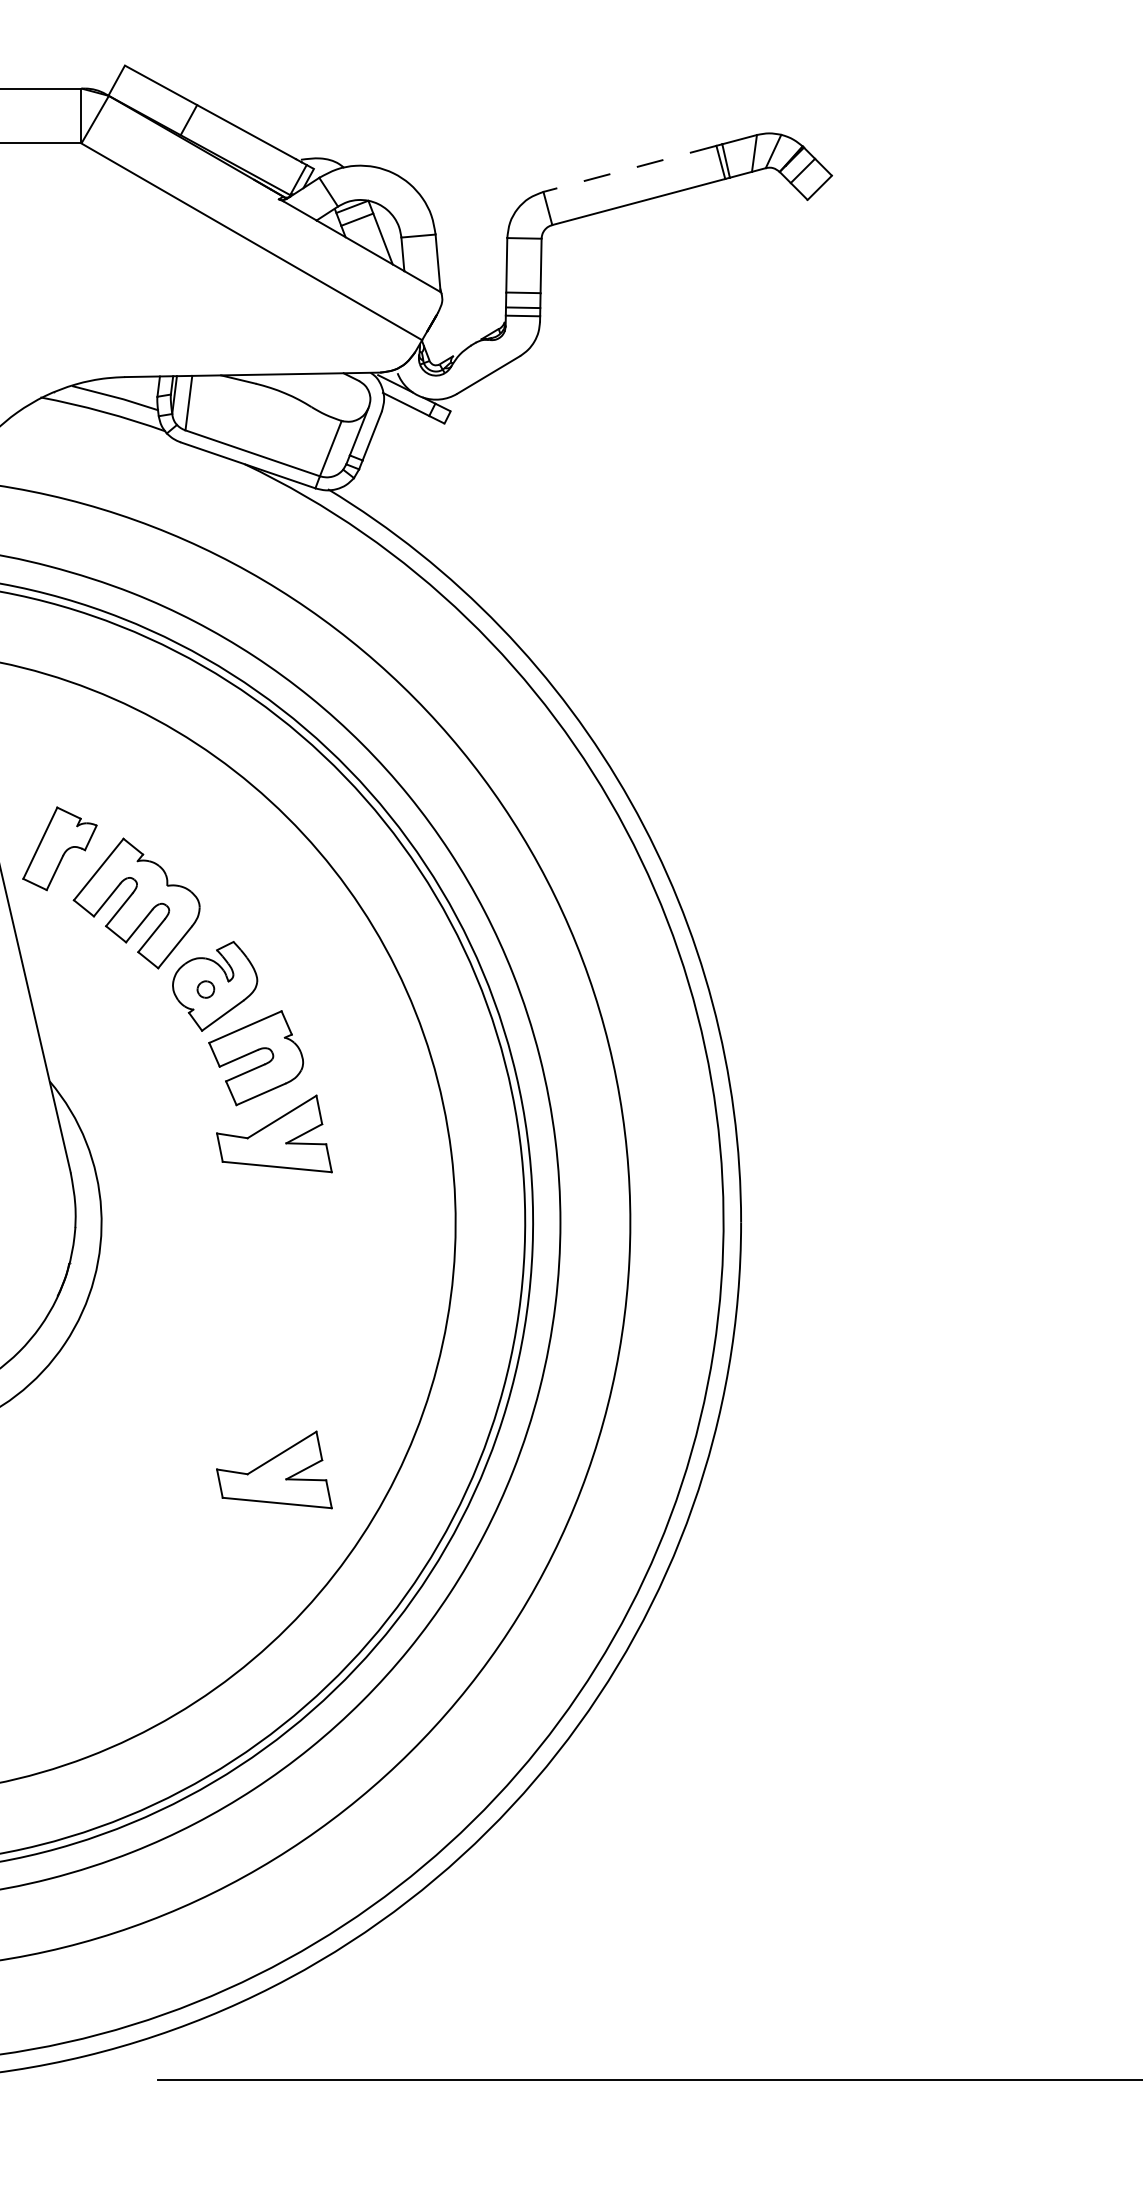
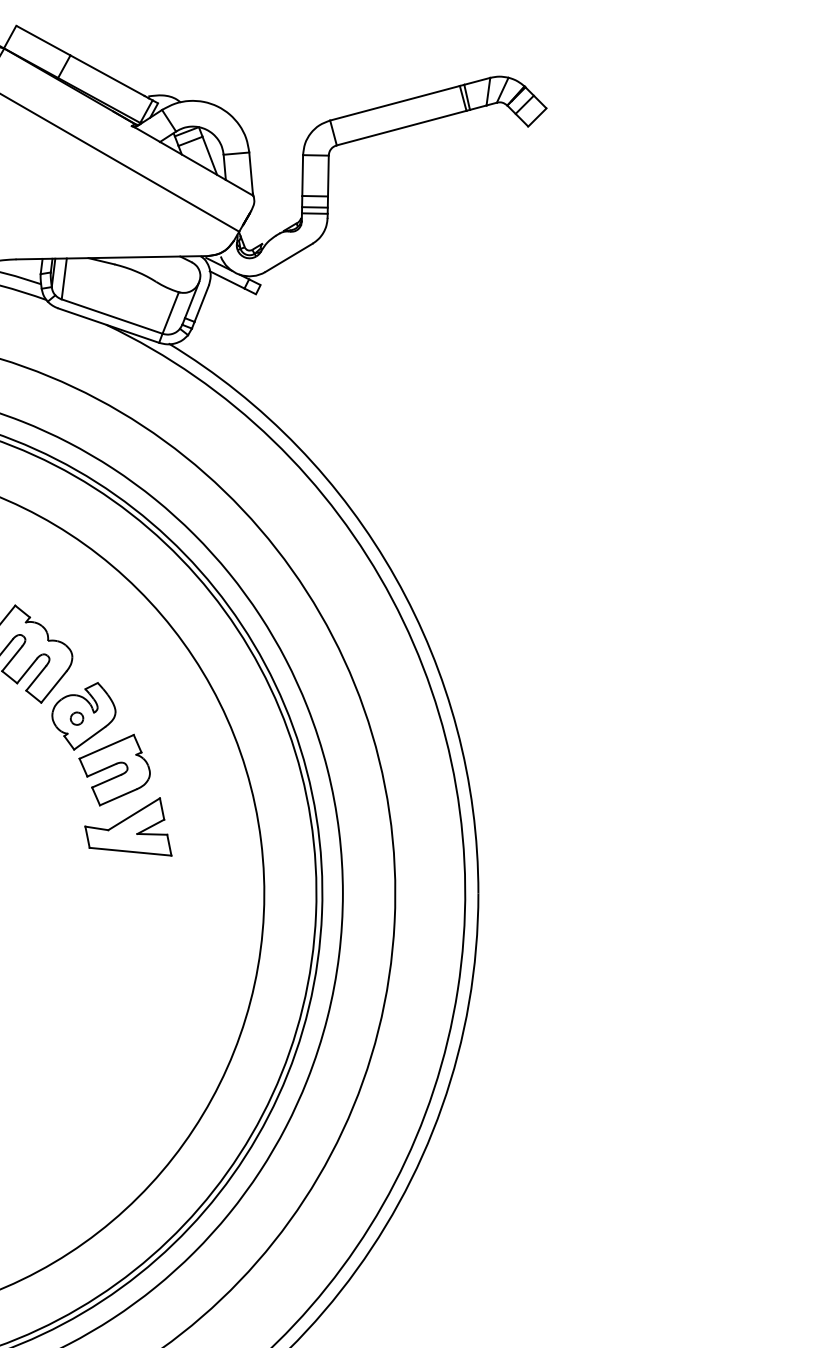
line: (629, 169) -> (394, 103), dashed -> solid
part: (274, 1469) -> (128, 1078), removed

